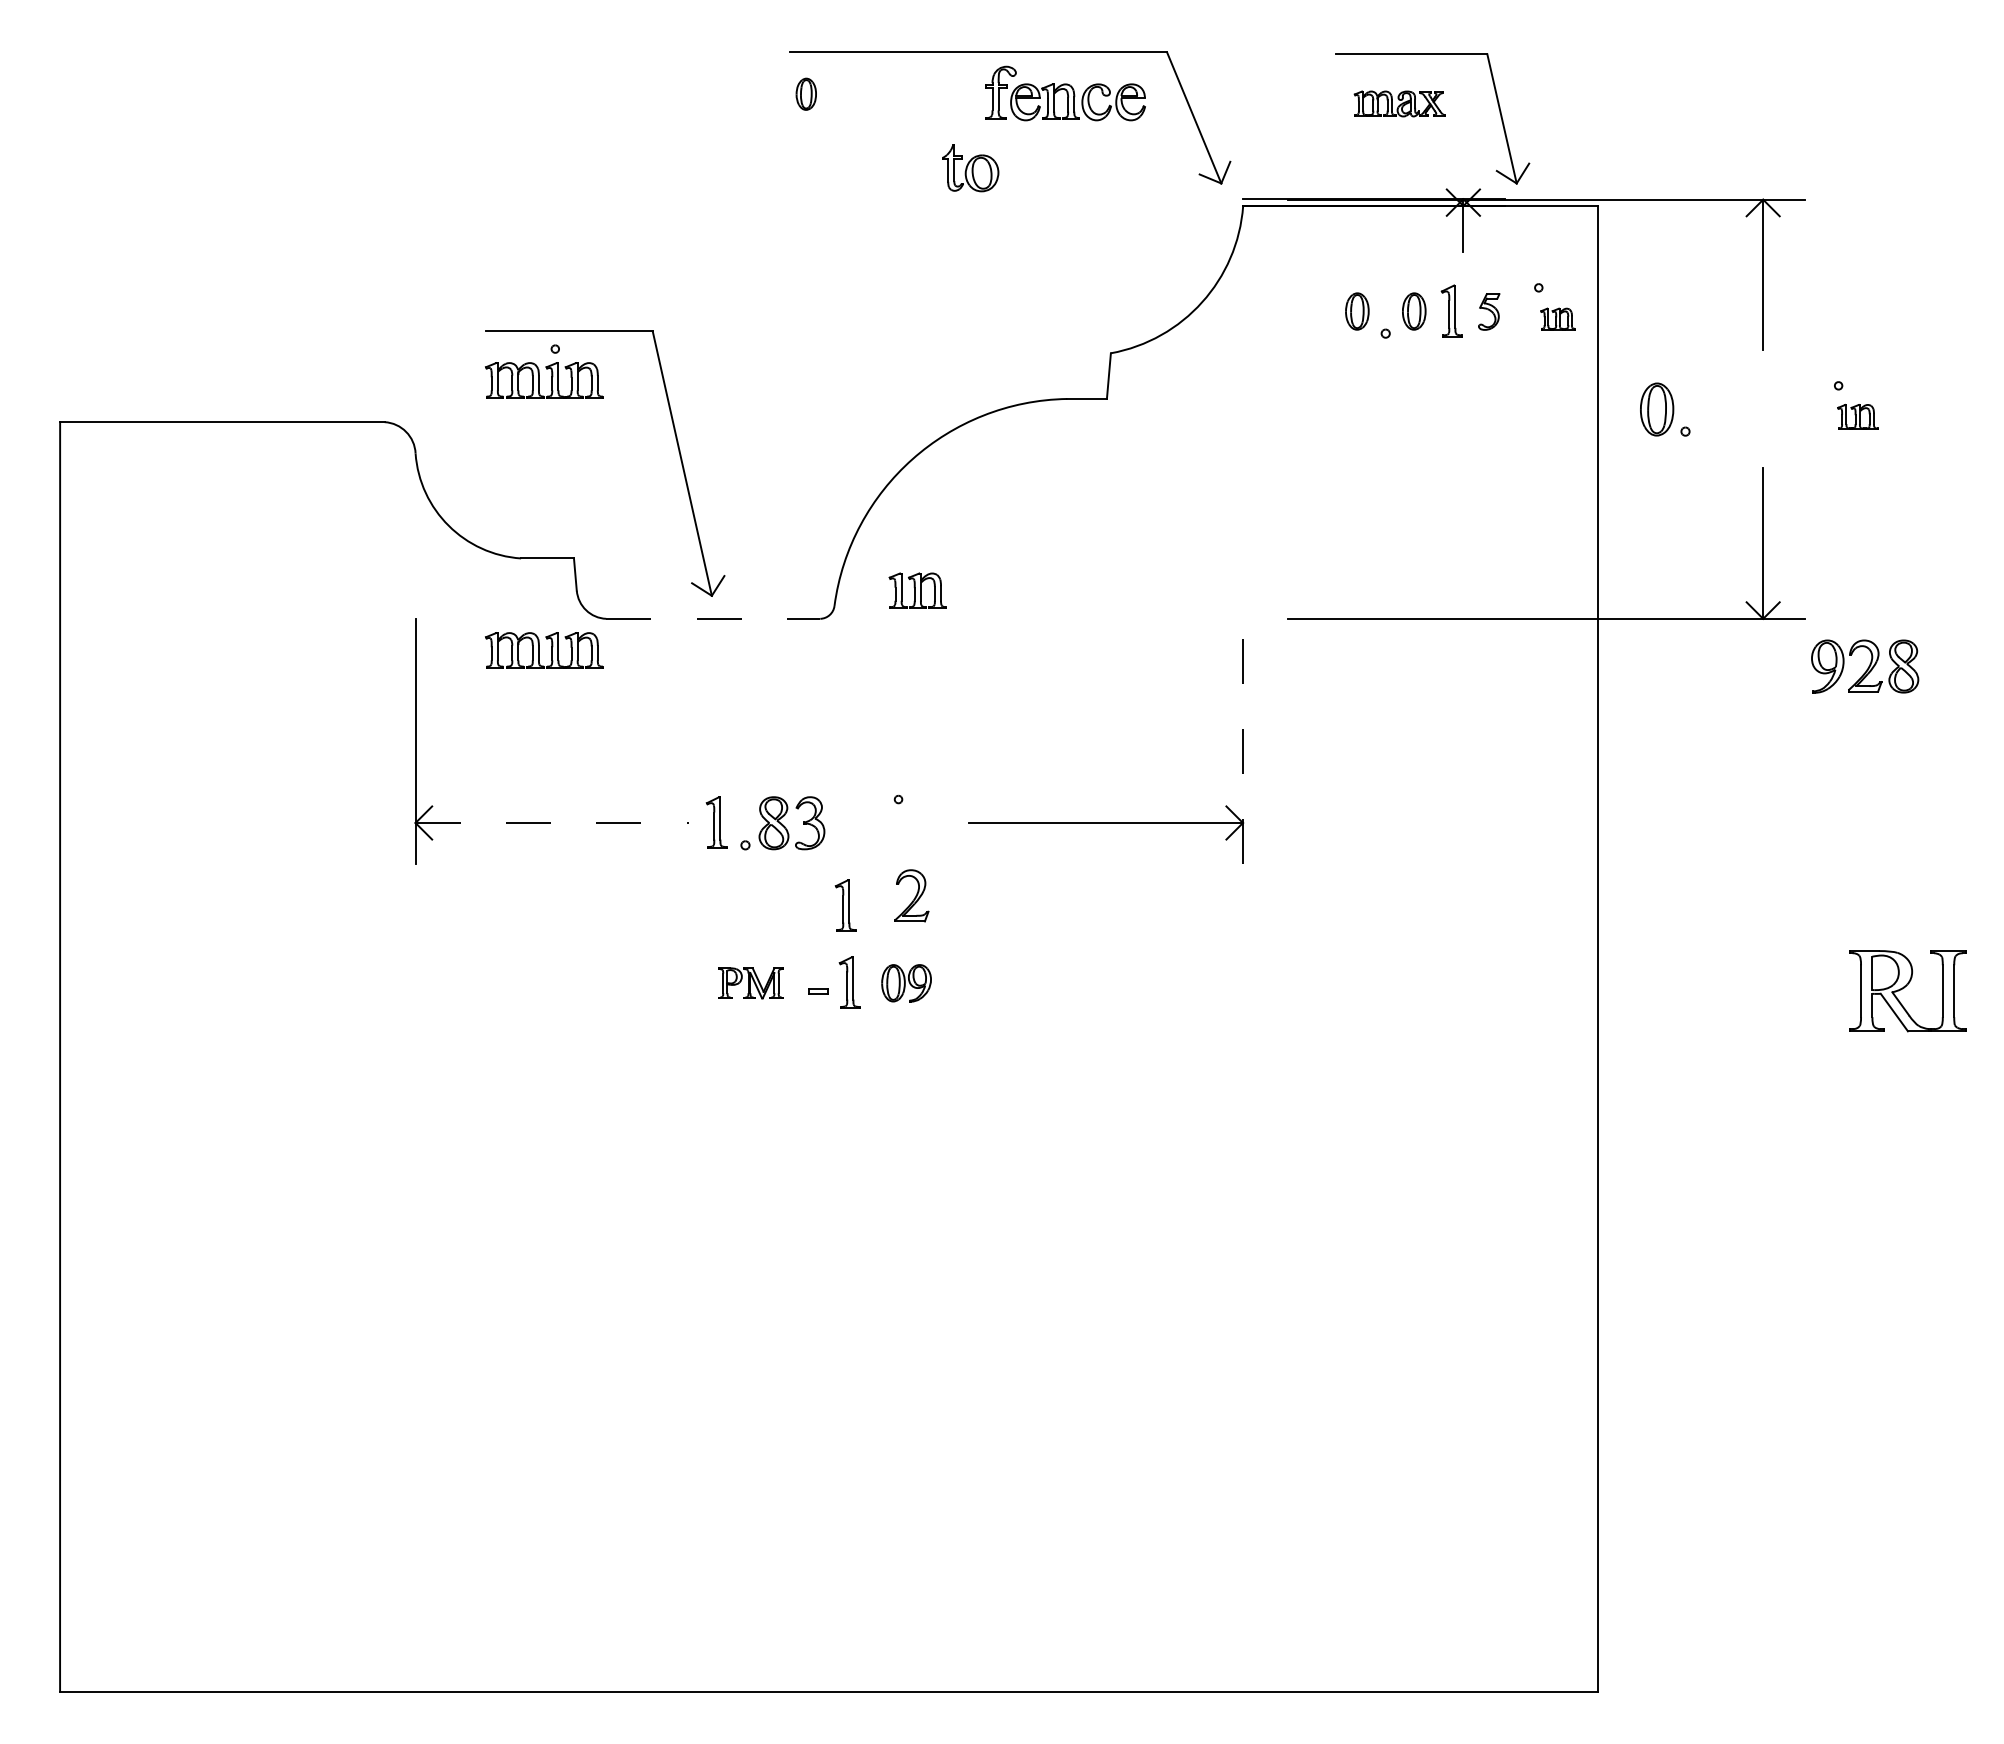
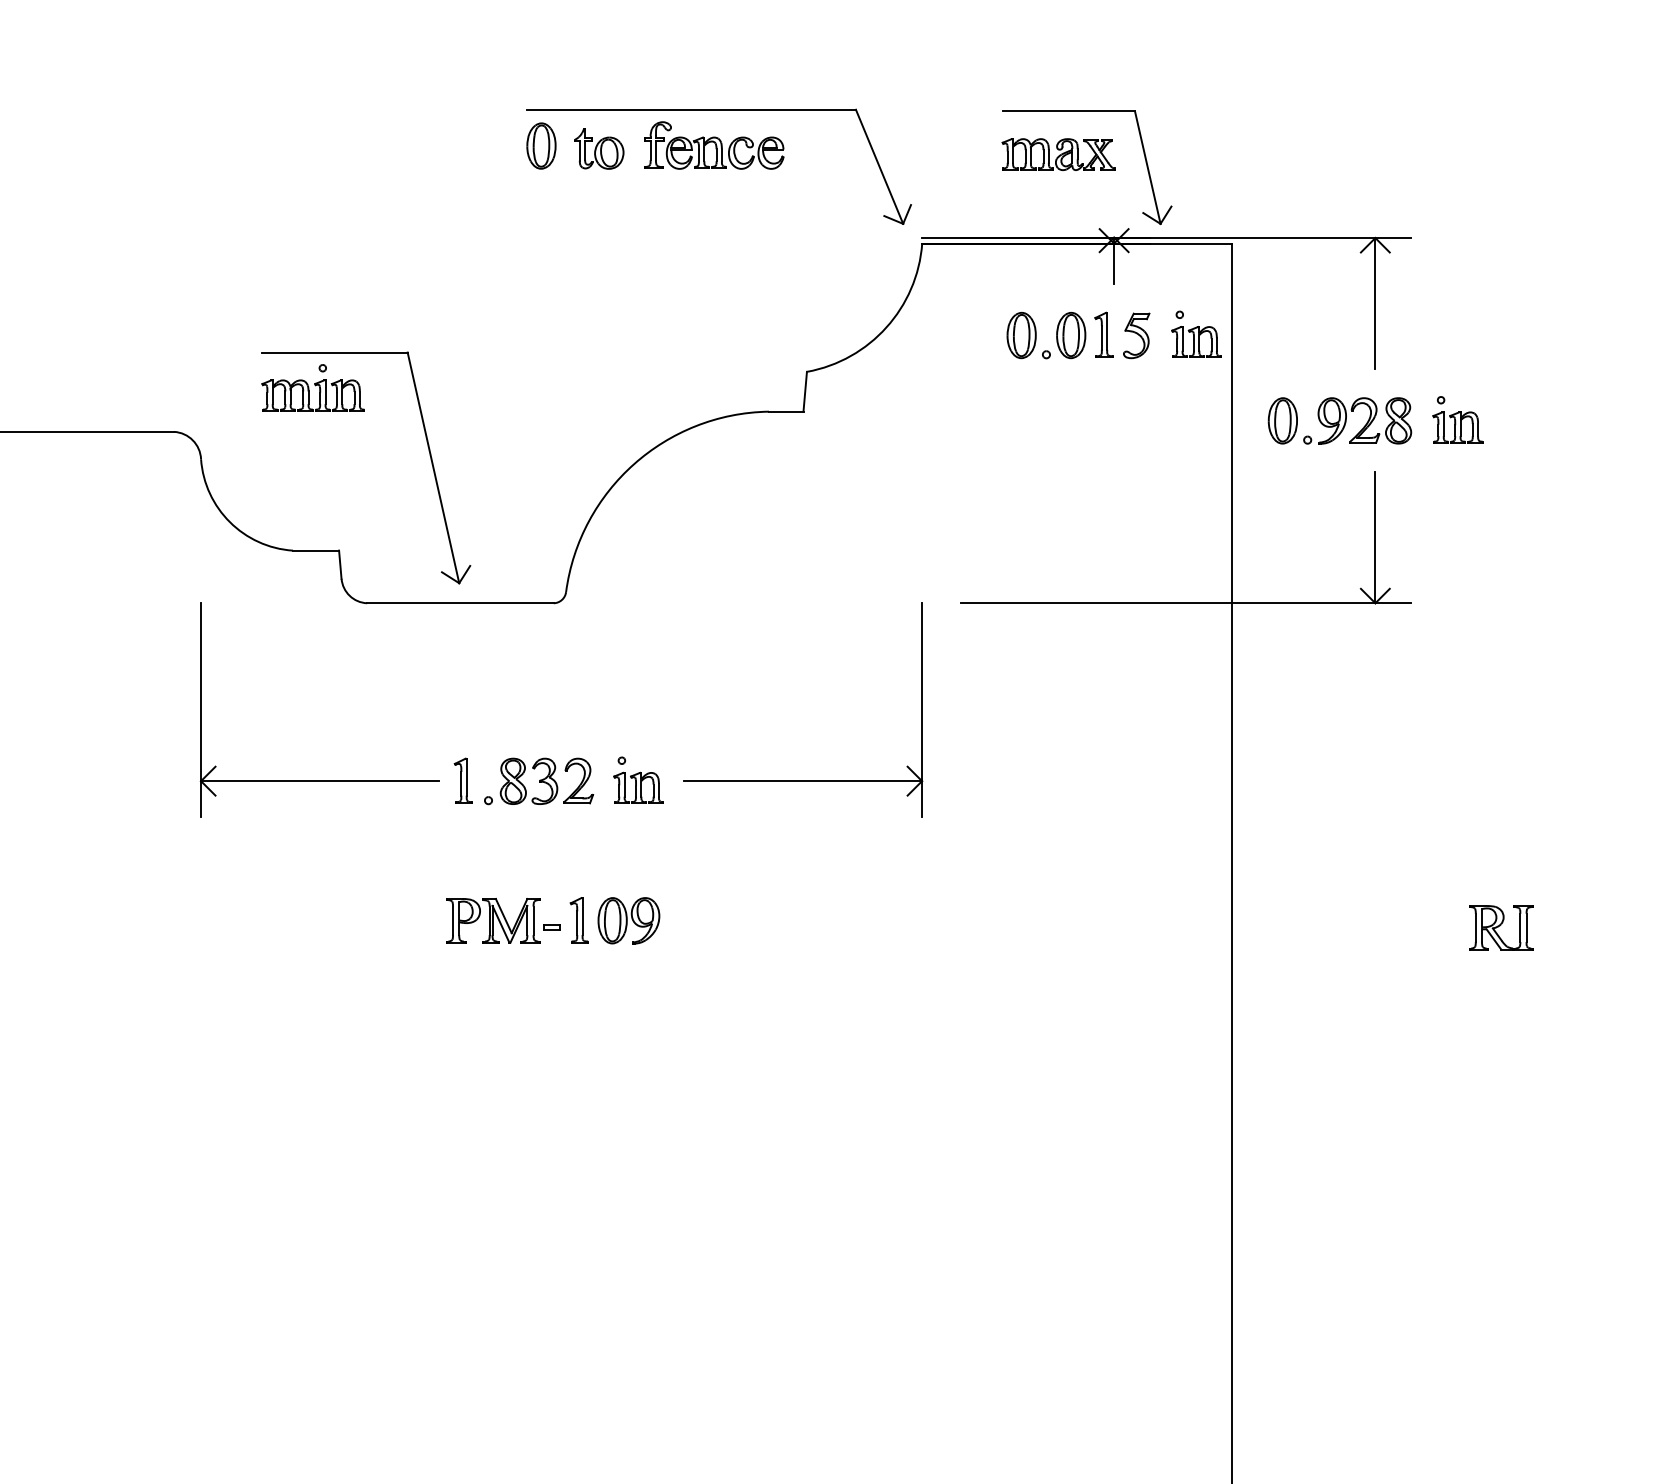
part: (1065, 93) -> (714, 145), moved
part: (806, 94) -> (541, 146), size x1.67
part: (1399, 103) -> (1058, 154), size x1.43
part: (970, 168) -> (599, 148), moved
part: (1357, 311) -> (1021, 335), size x1.43
part: (1414, 311) -> (1071, 335), size x1.43
part: (1488, 311) -> (1136, 335), size x1.43
part: (1557, 318) -> (1196, 341), size x1.67
part: (1857, 416) -> (1457, 426), size x1.43
part: (917, 590) -> (638, 787), moved
line: (713, 618) -> (460, 602), dashed -> solid
part: (544, 650) -> (313, 630), removed
part: (1865, 666) -> (1365, 420), moved
line: (1243, 741) -> (922, 710), dashed -> solid
line: (552, 823) -> (320, 781), dashed -> solid
part: (911, 895) -> (578, 780), moved
part: (845, 905) -> (575, 853), removed
part: (750, 983) -> (492, 921), size x1.67
part: (906, 983) -> (628, 921), size x1.43
part: (1907, 991) -> (1501, 928), size x0.62

